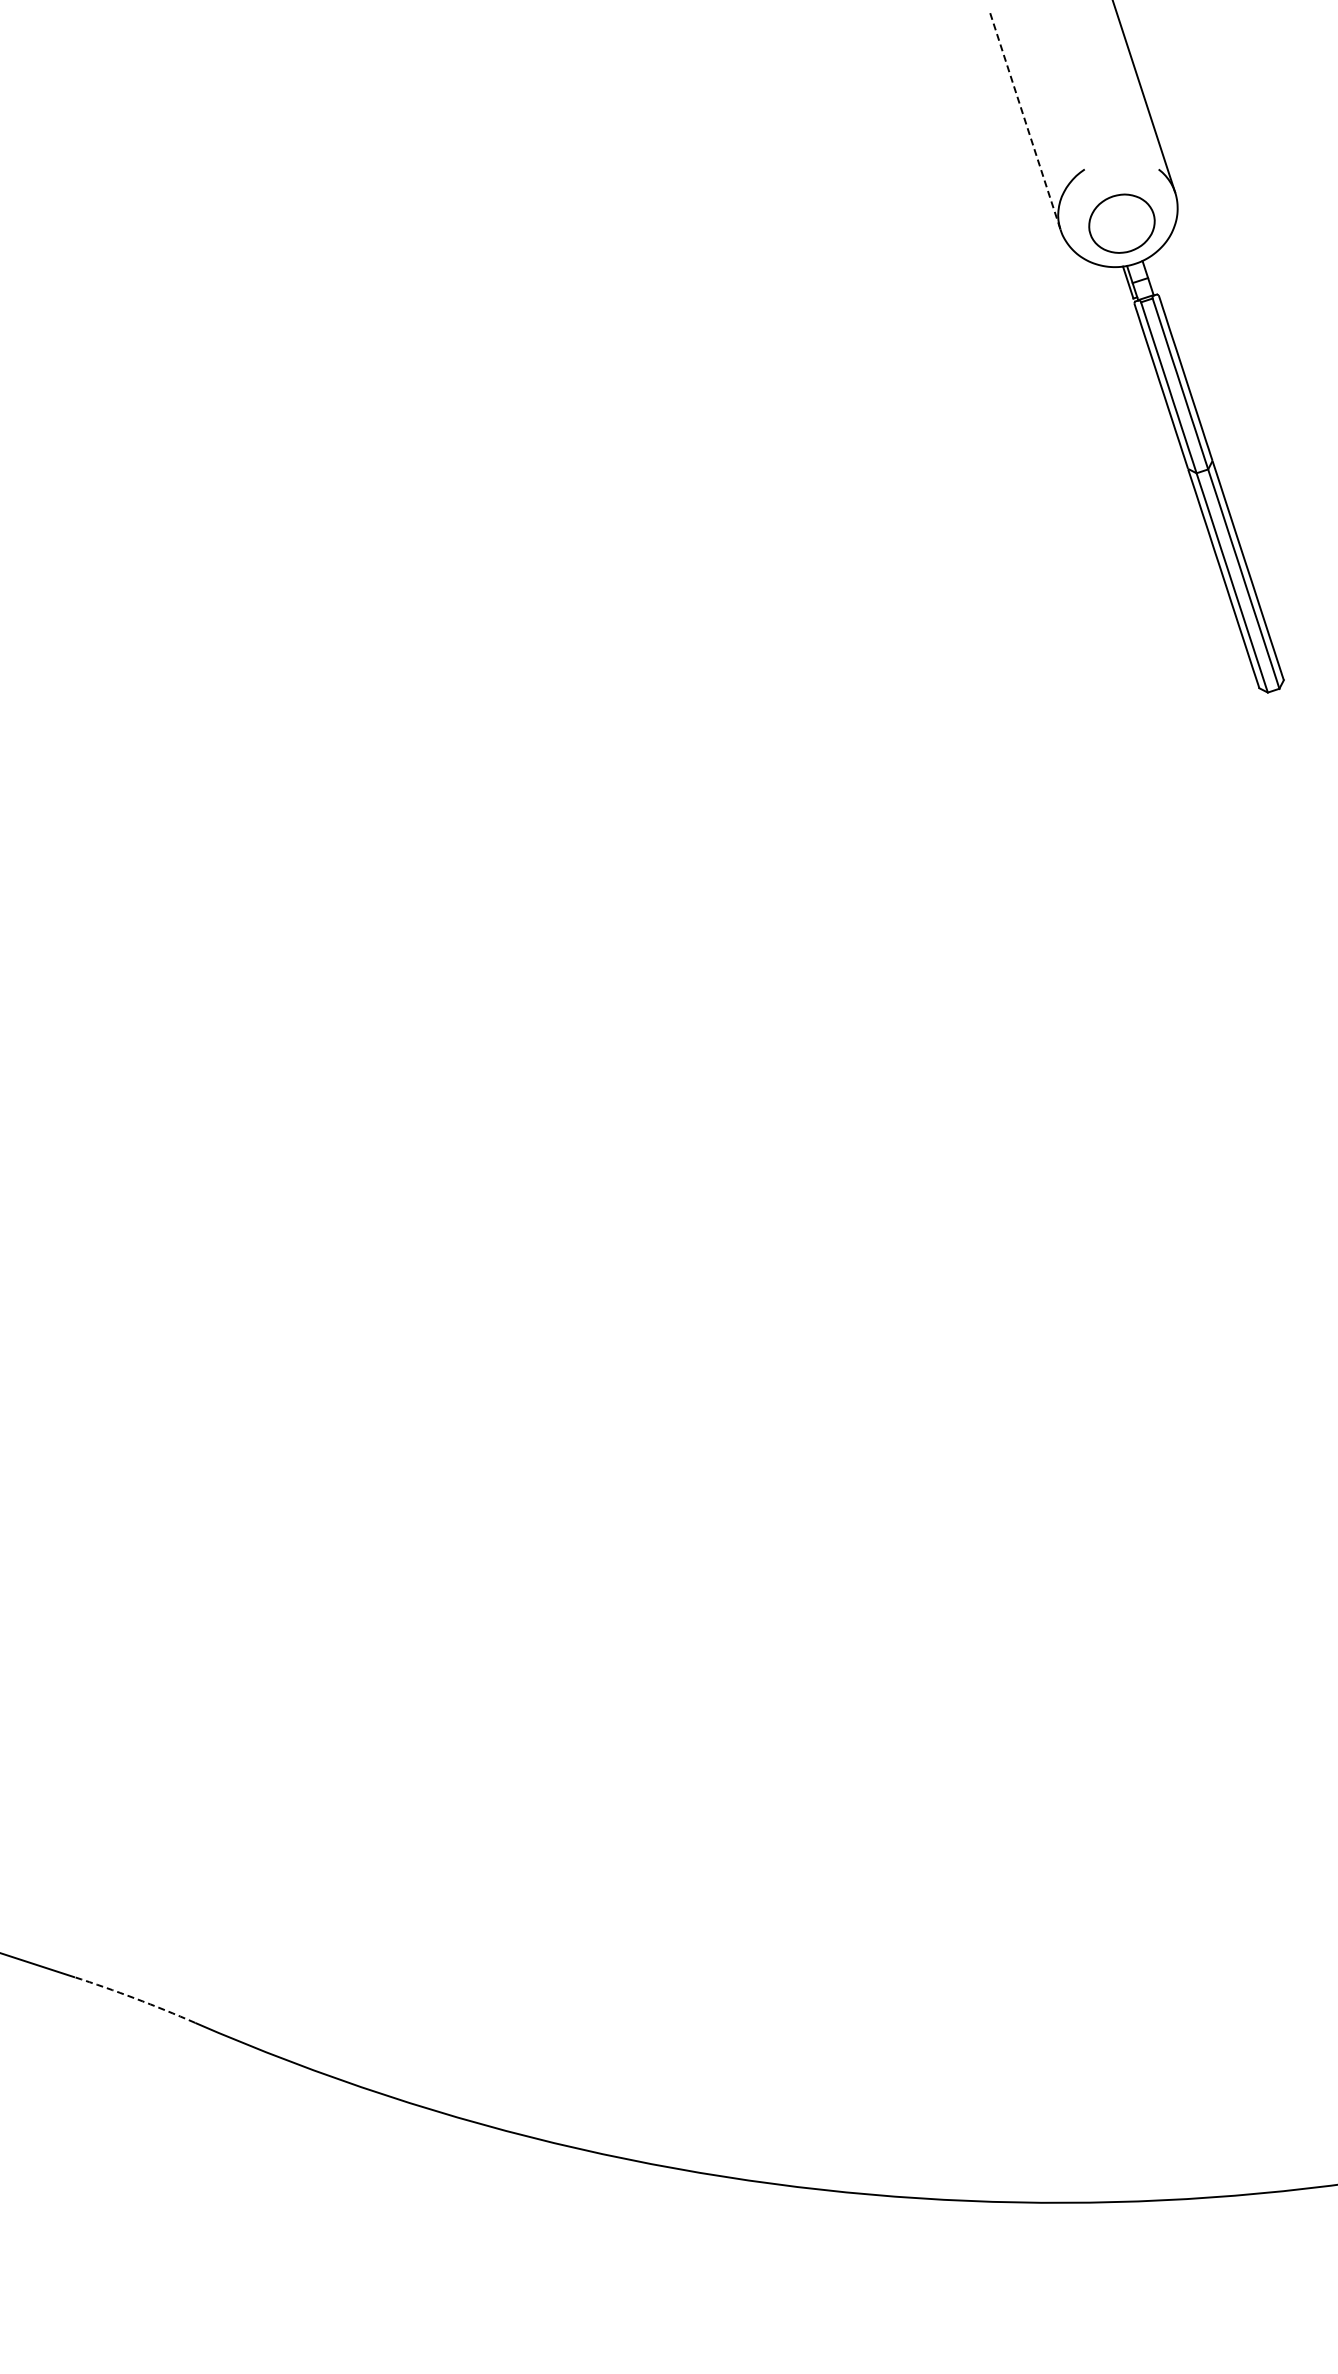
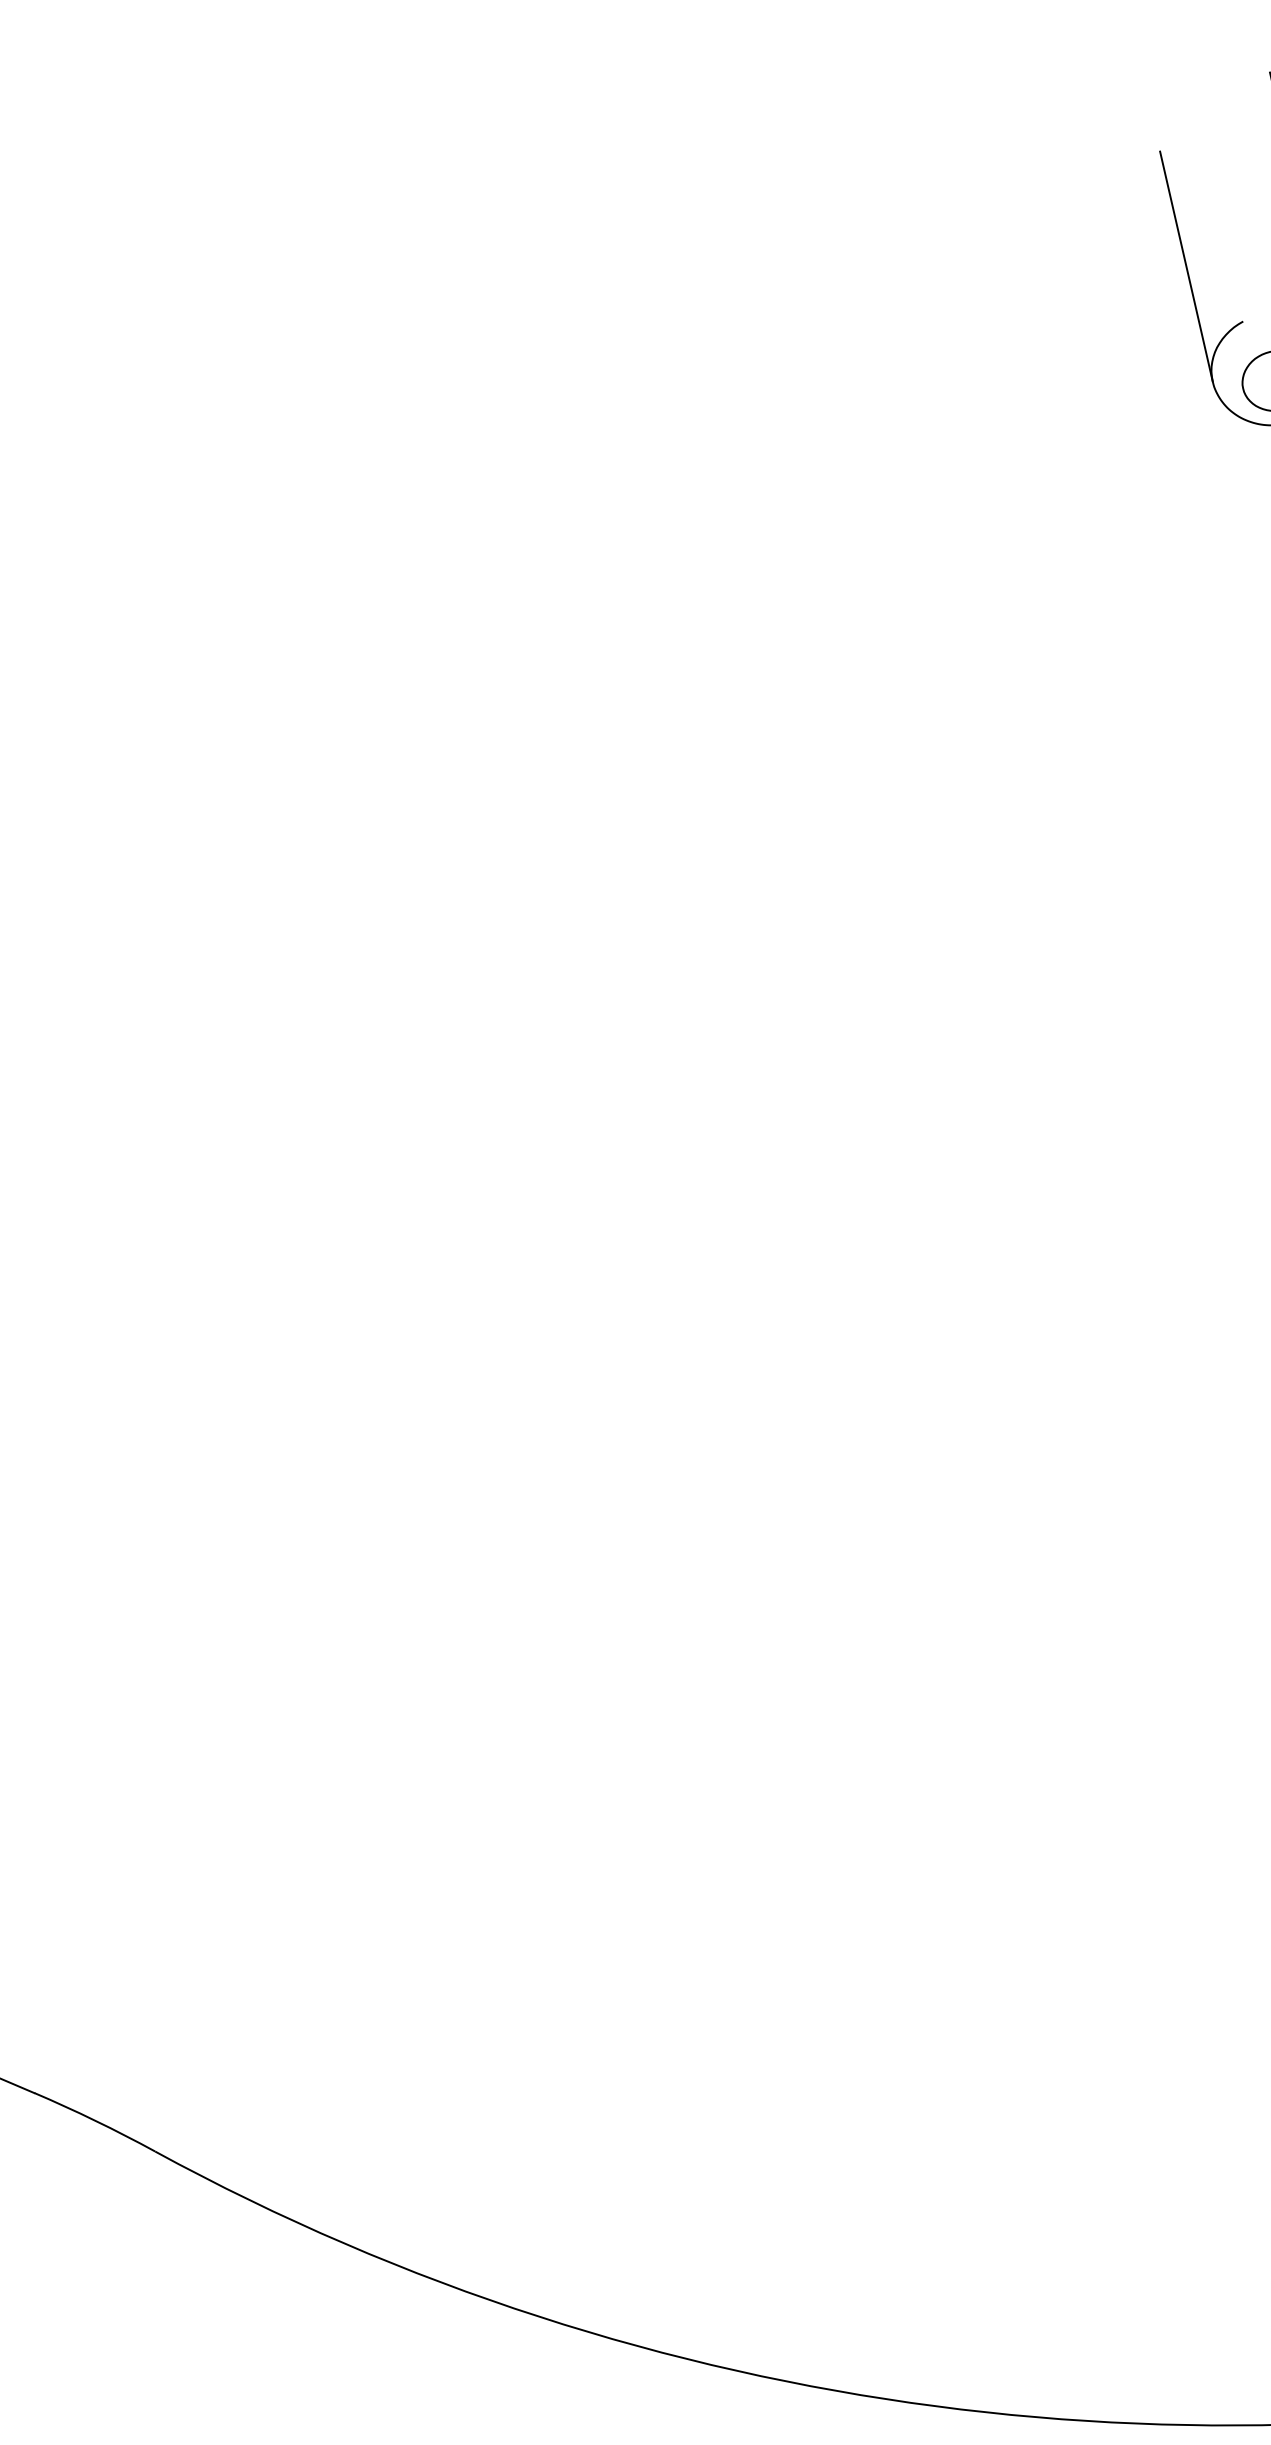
line: (1025, 121) -> (1186, 266), dashed -> solid
arc: (135, 1998) -> (95, 2120), dashed -> solid

